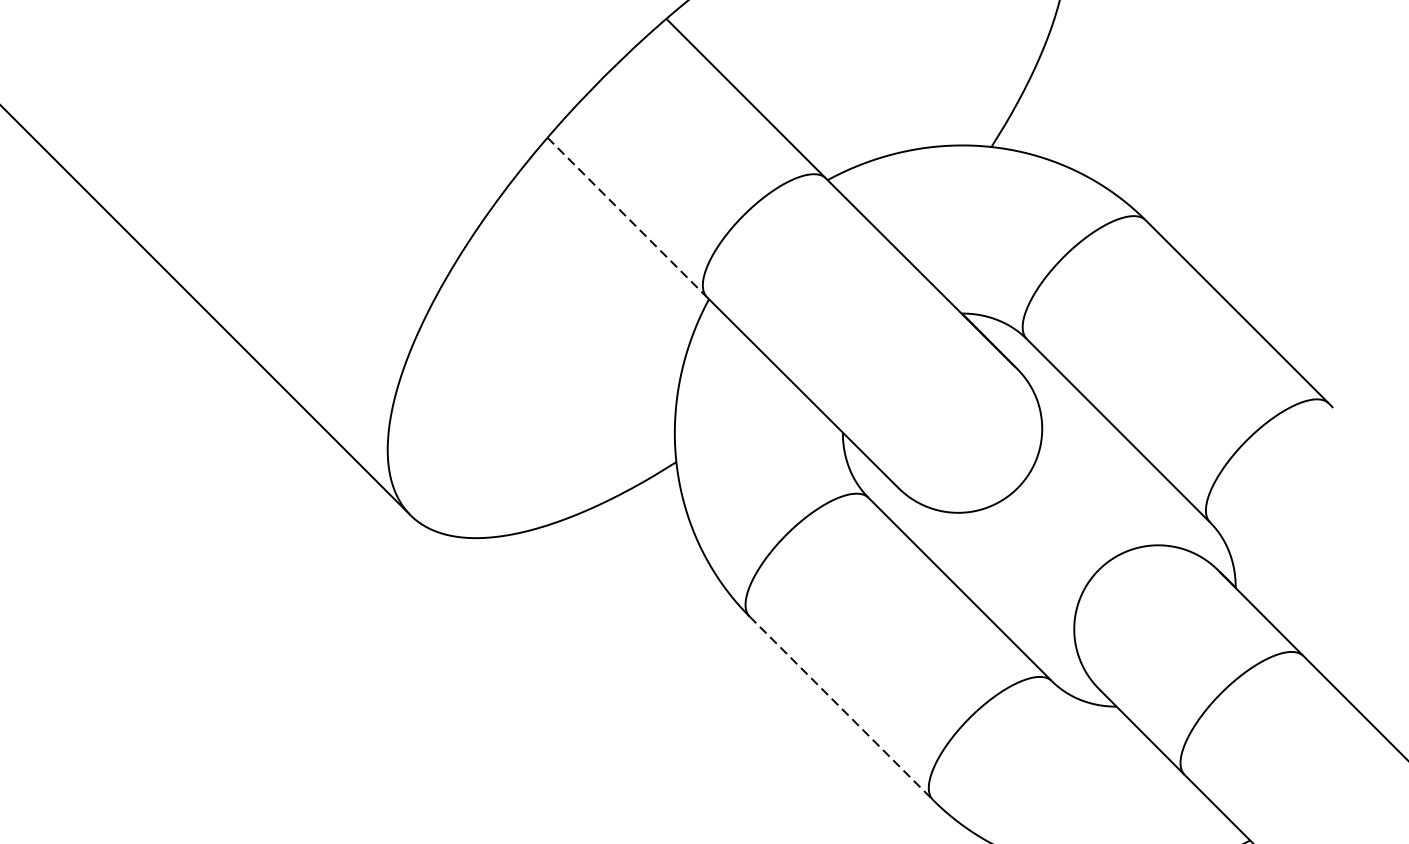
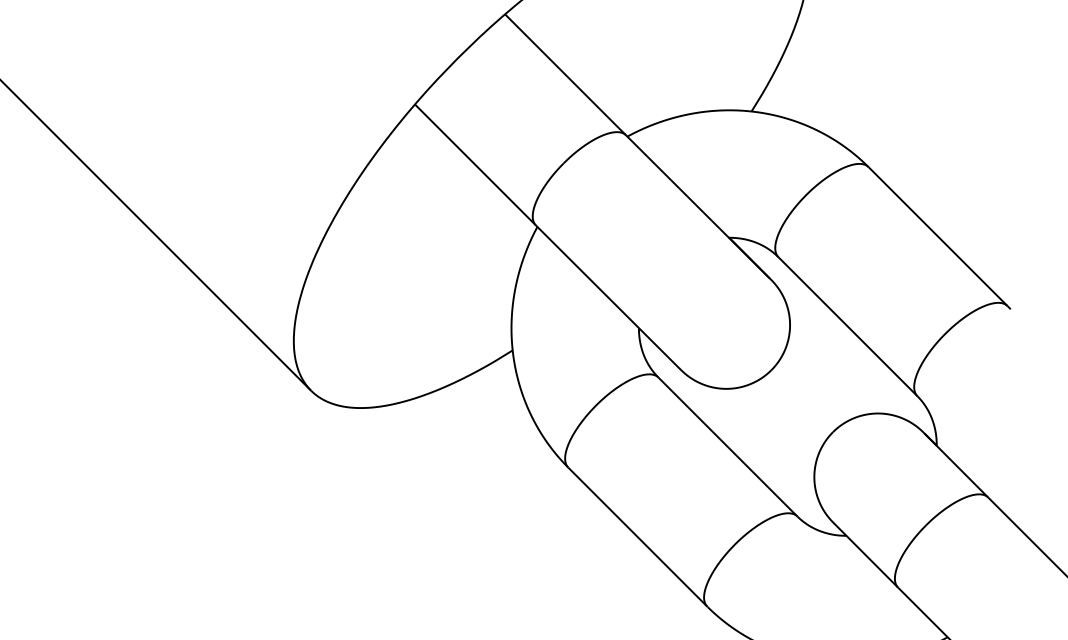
line: (627, 216) -> (475, 164), dashed -> solid
line: (842, 708) -> (638, 537), dashed -> solid

